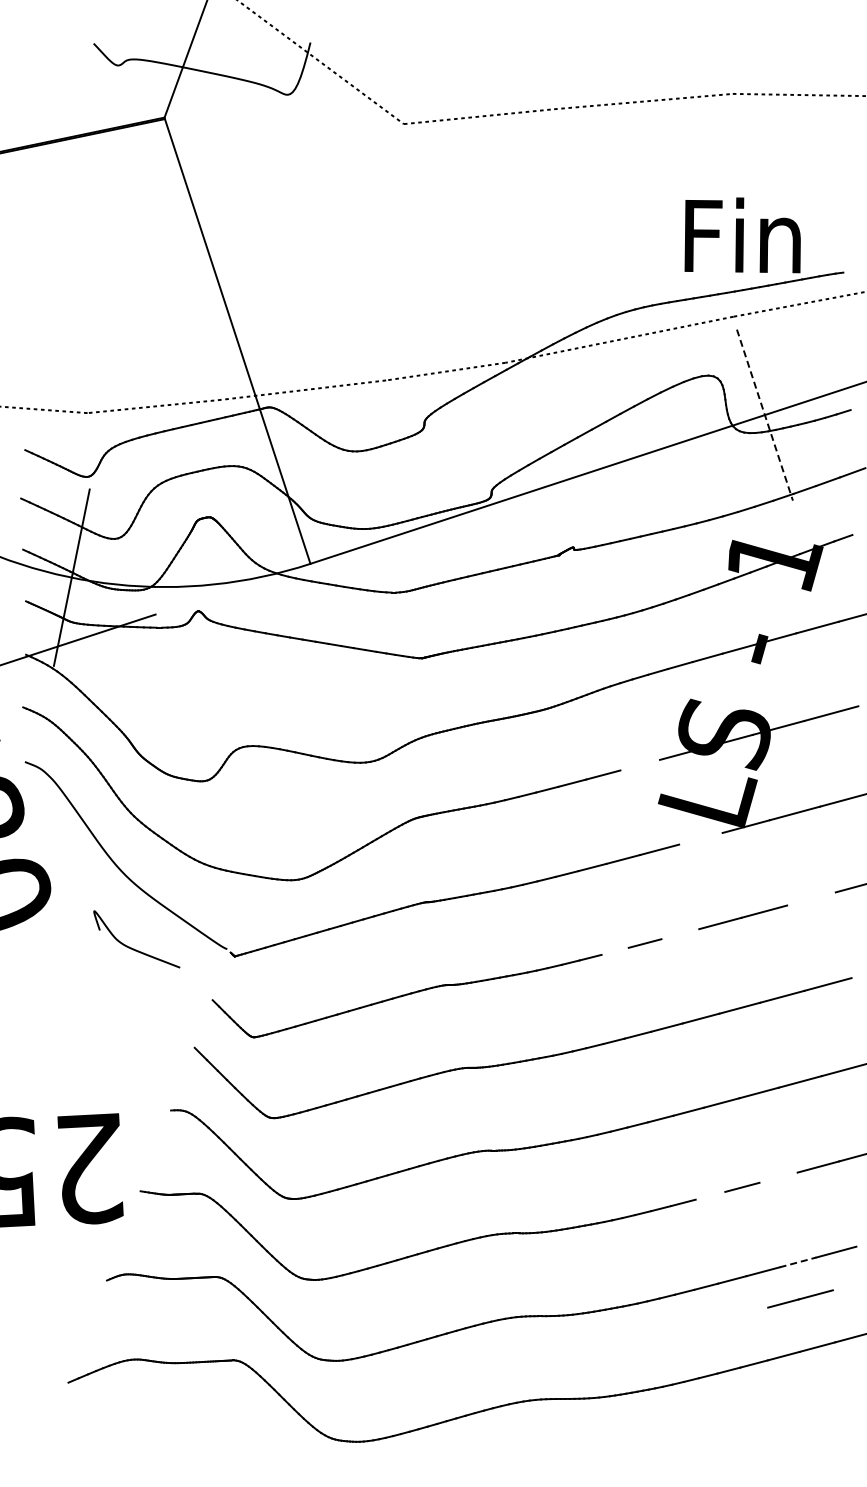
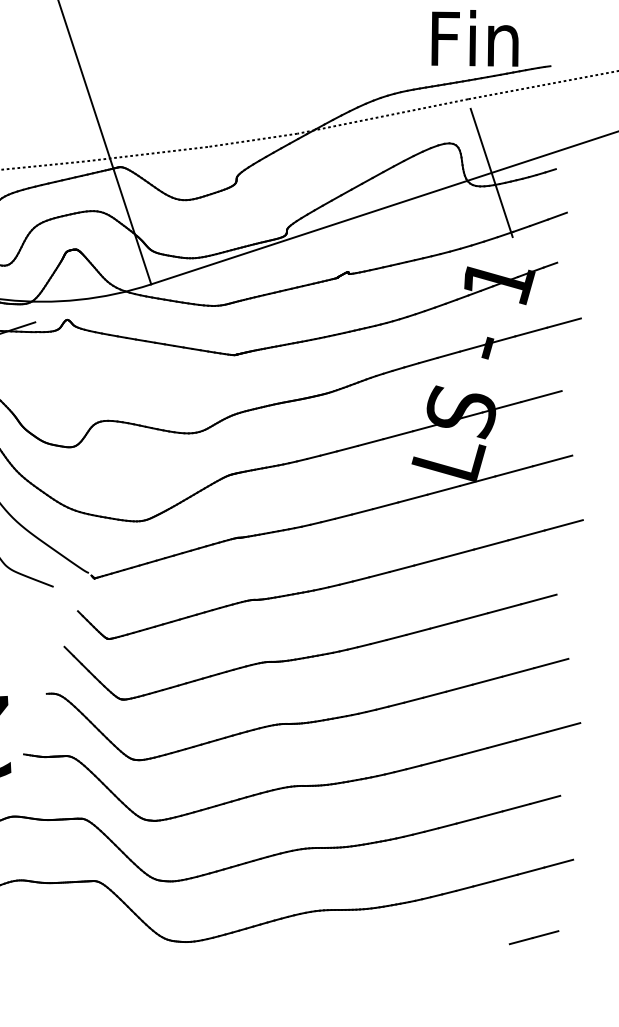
line: (764, 415) -> (491, 173), dashed -> solid
line: (640, 764) -> (398, 434), added
line: (700, 838) -> (443, 490), added
line: (811, 898) -> (526, 535), added
line: (680, 934) -> (428, 562), added
line: (614, 950) -> (379, 574), added
line: (778, 1177) -> (501, 744), added
line: (710, 1195) -> (450, 757), added
line: (798, 1262) -> (516, 807), dashed -> solid
line: (800, 1298) -> (534, 937), moved

